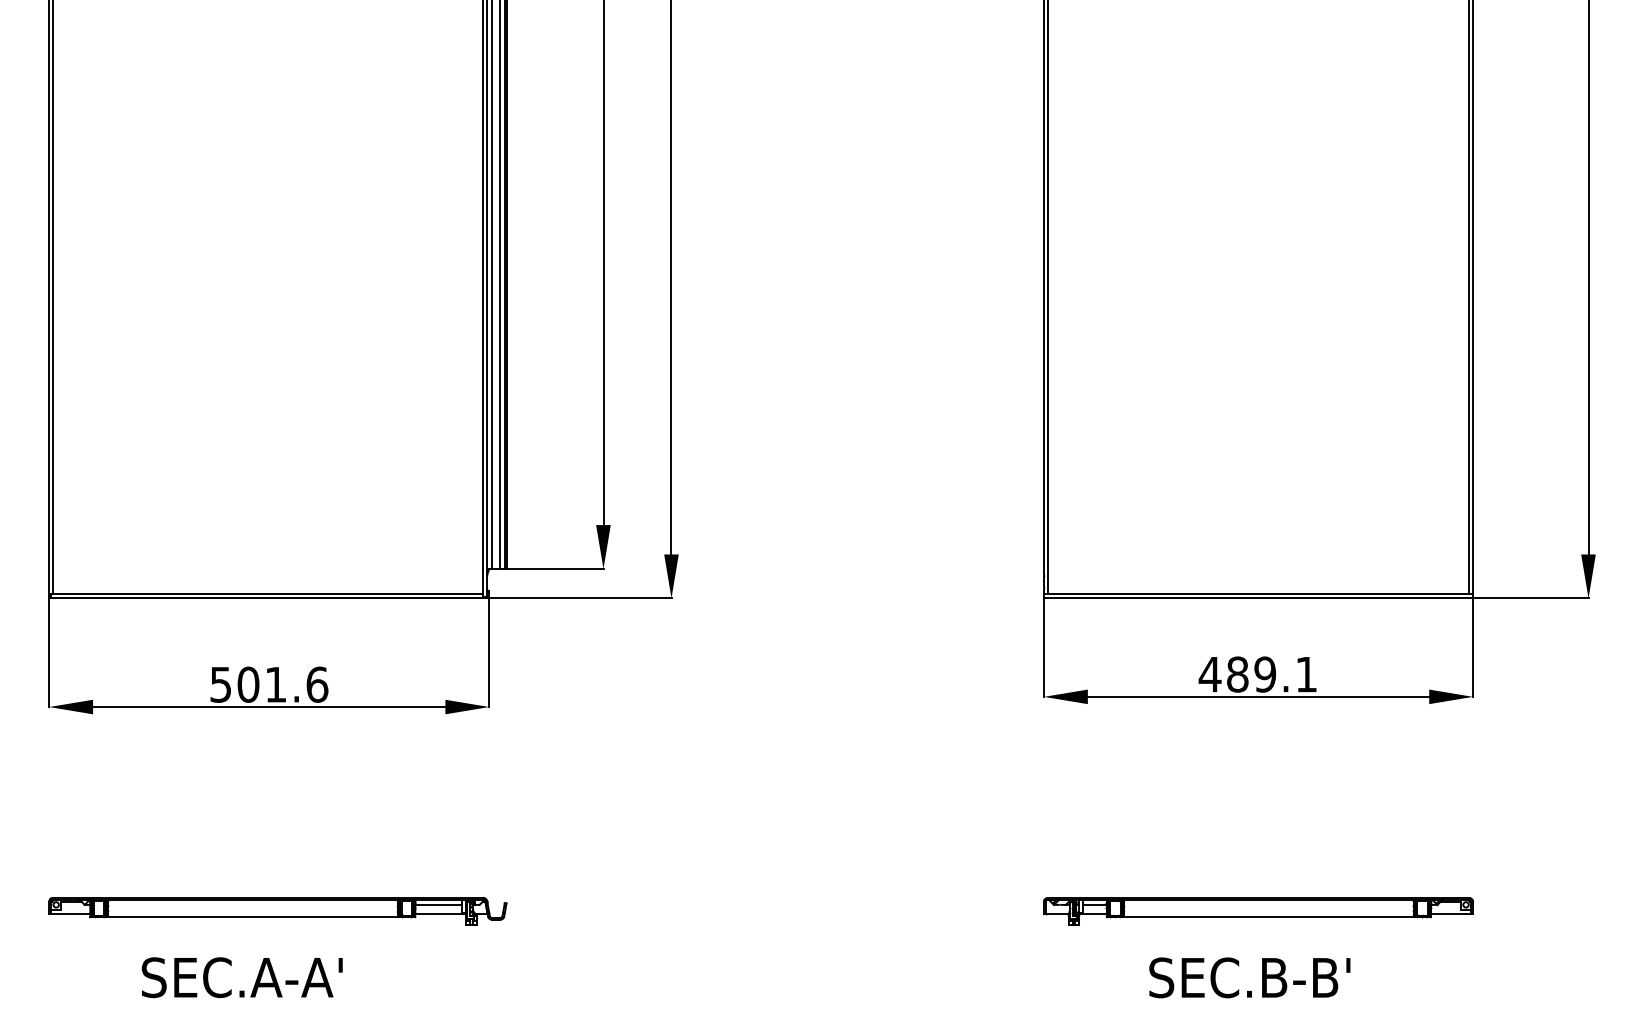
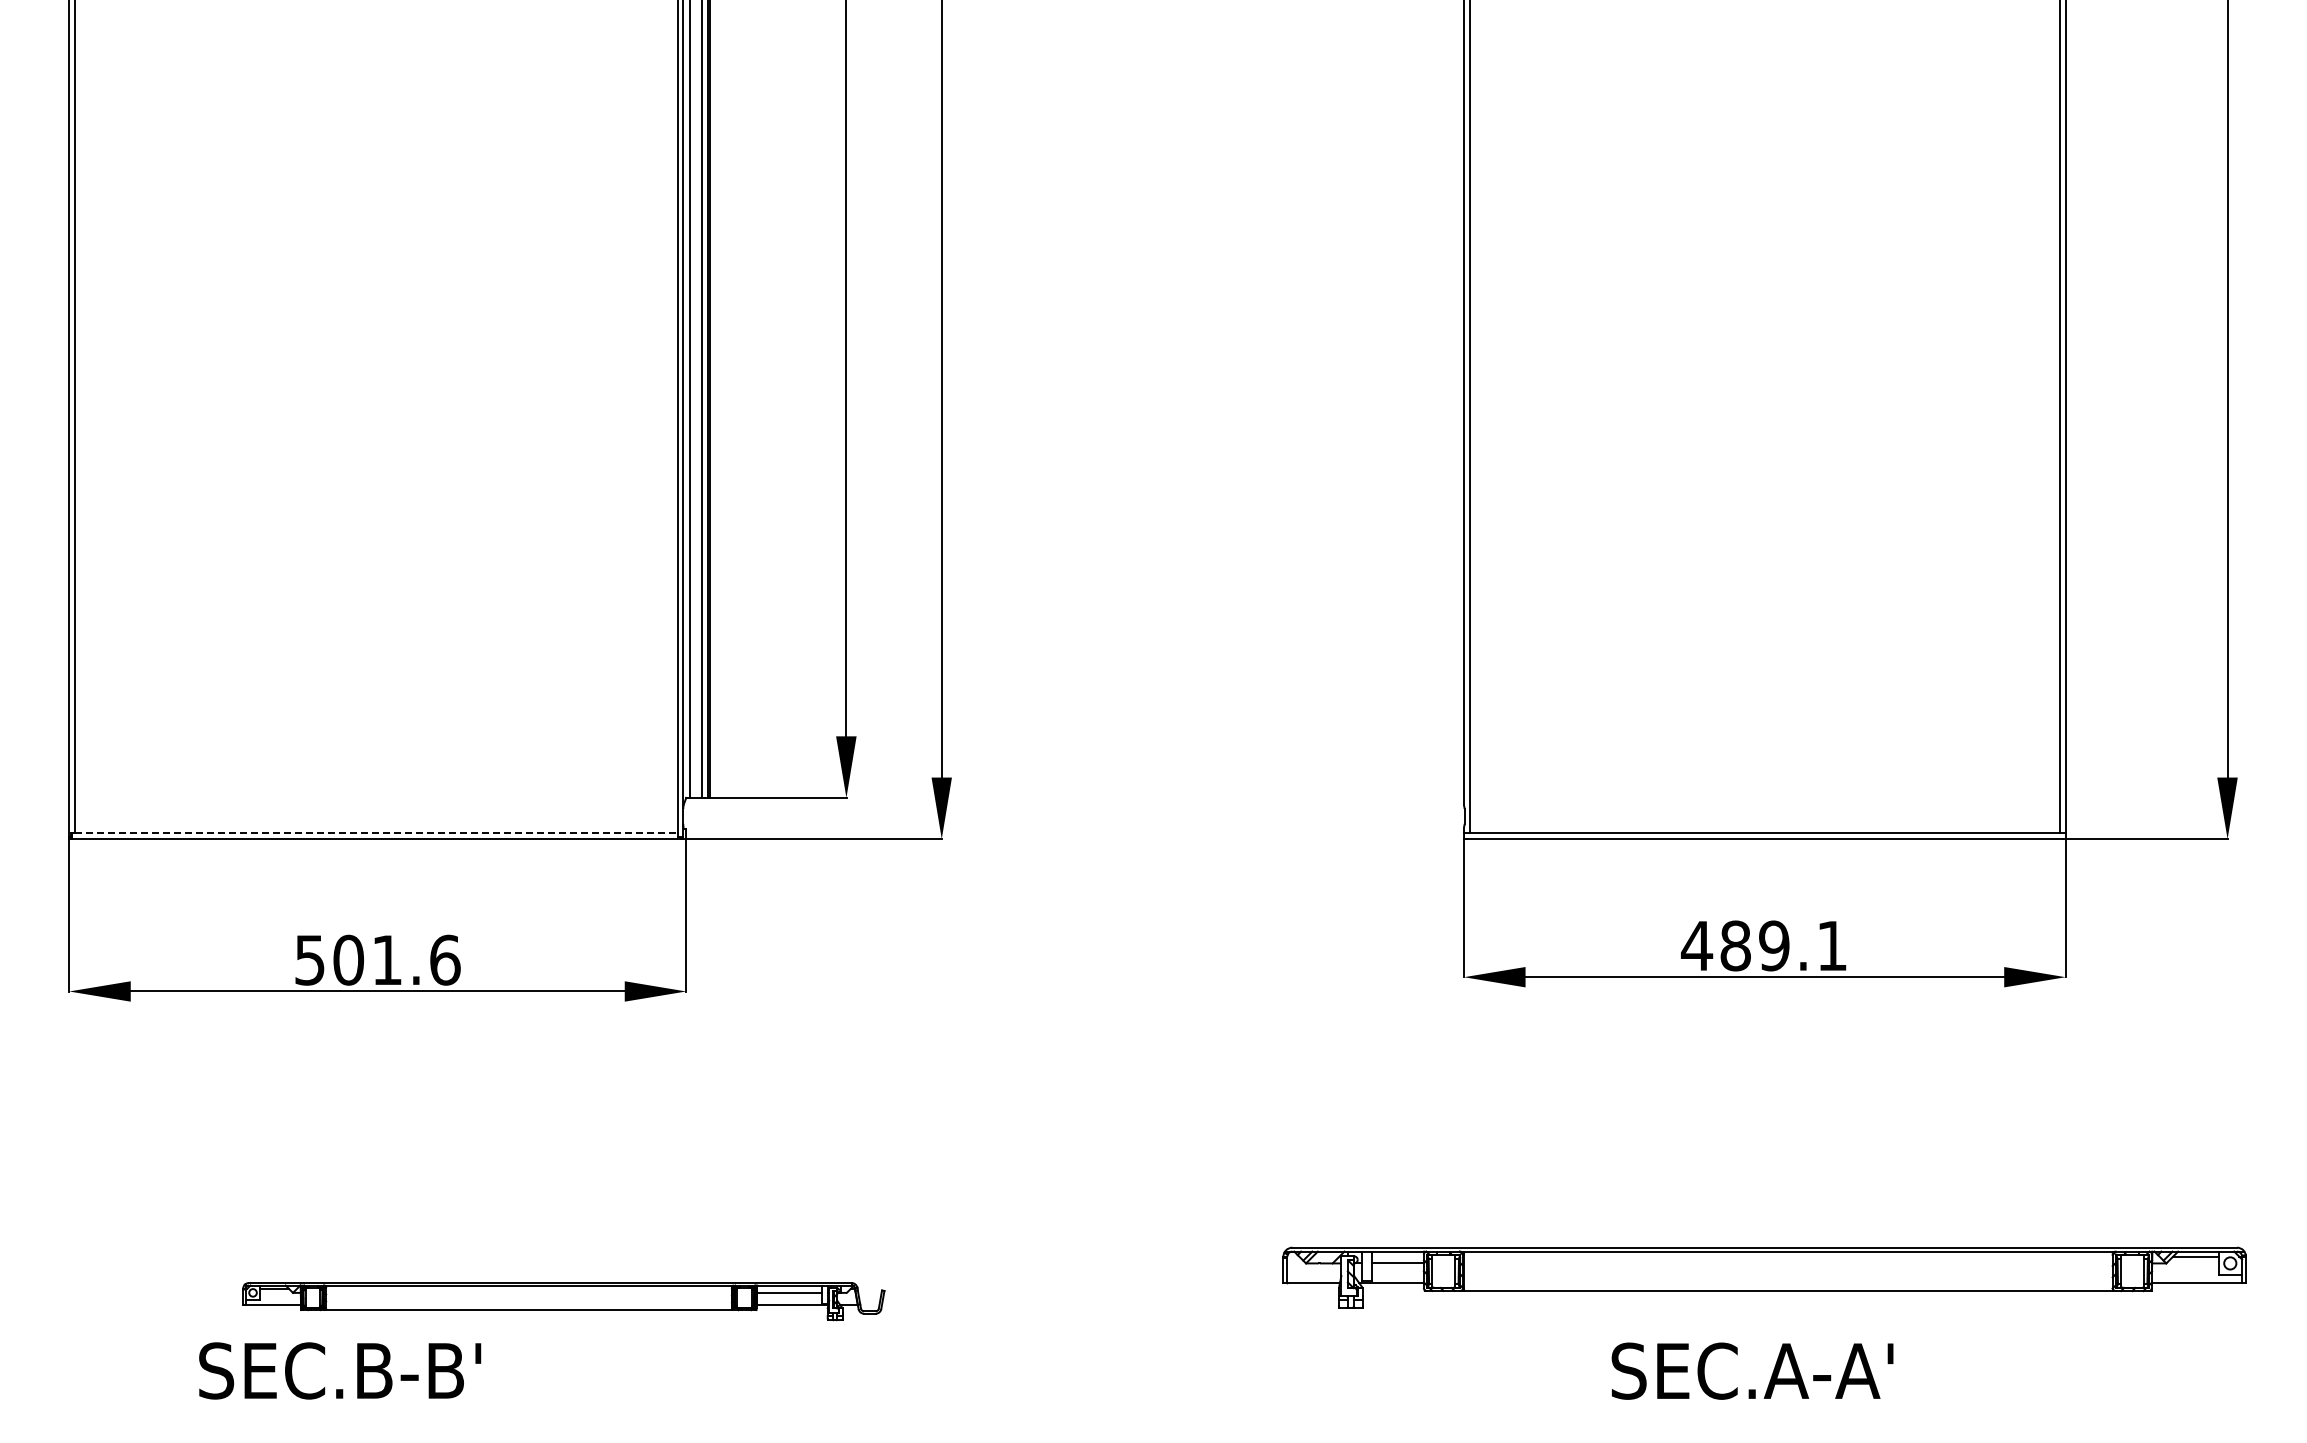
line: (268, 594) -> (376, 833), solid -> dashed
part: (277, 911) -> (563, 1301), moved
part: (1258, 911) -> (1764, 1277), size x1.6
text: (296, 977) -> (416, 1370), SEC.A-A' -> SEC.B-B'
text: (1303, 977) -> (1828, 1370), SEC.B-B' -> SEC.A-A'

